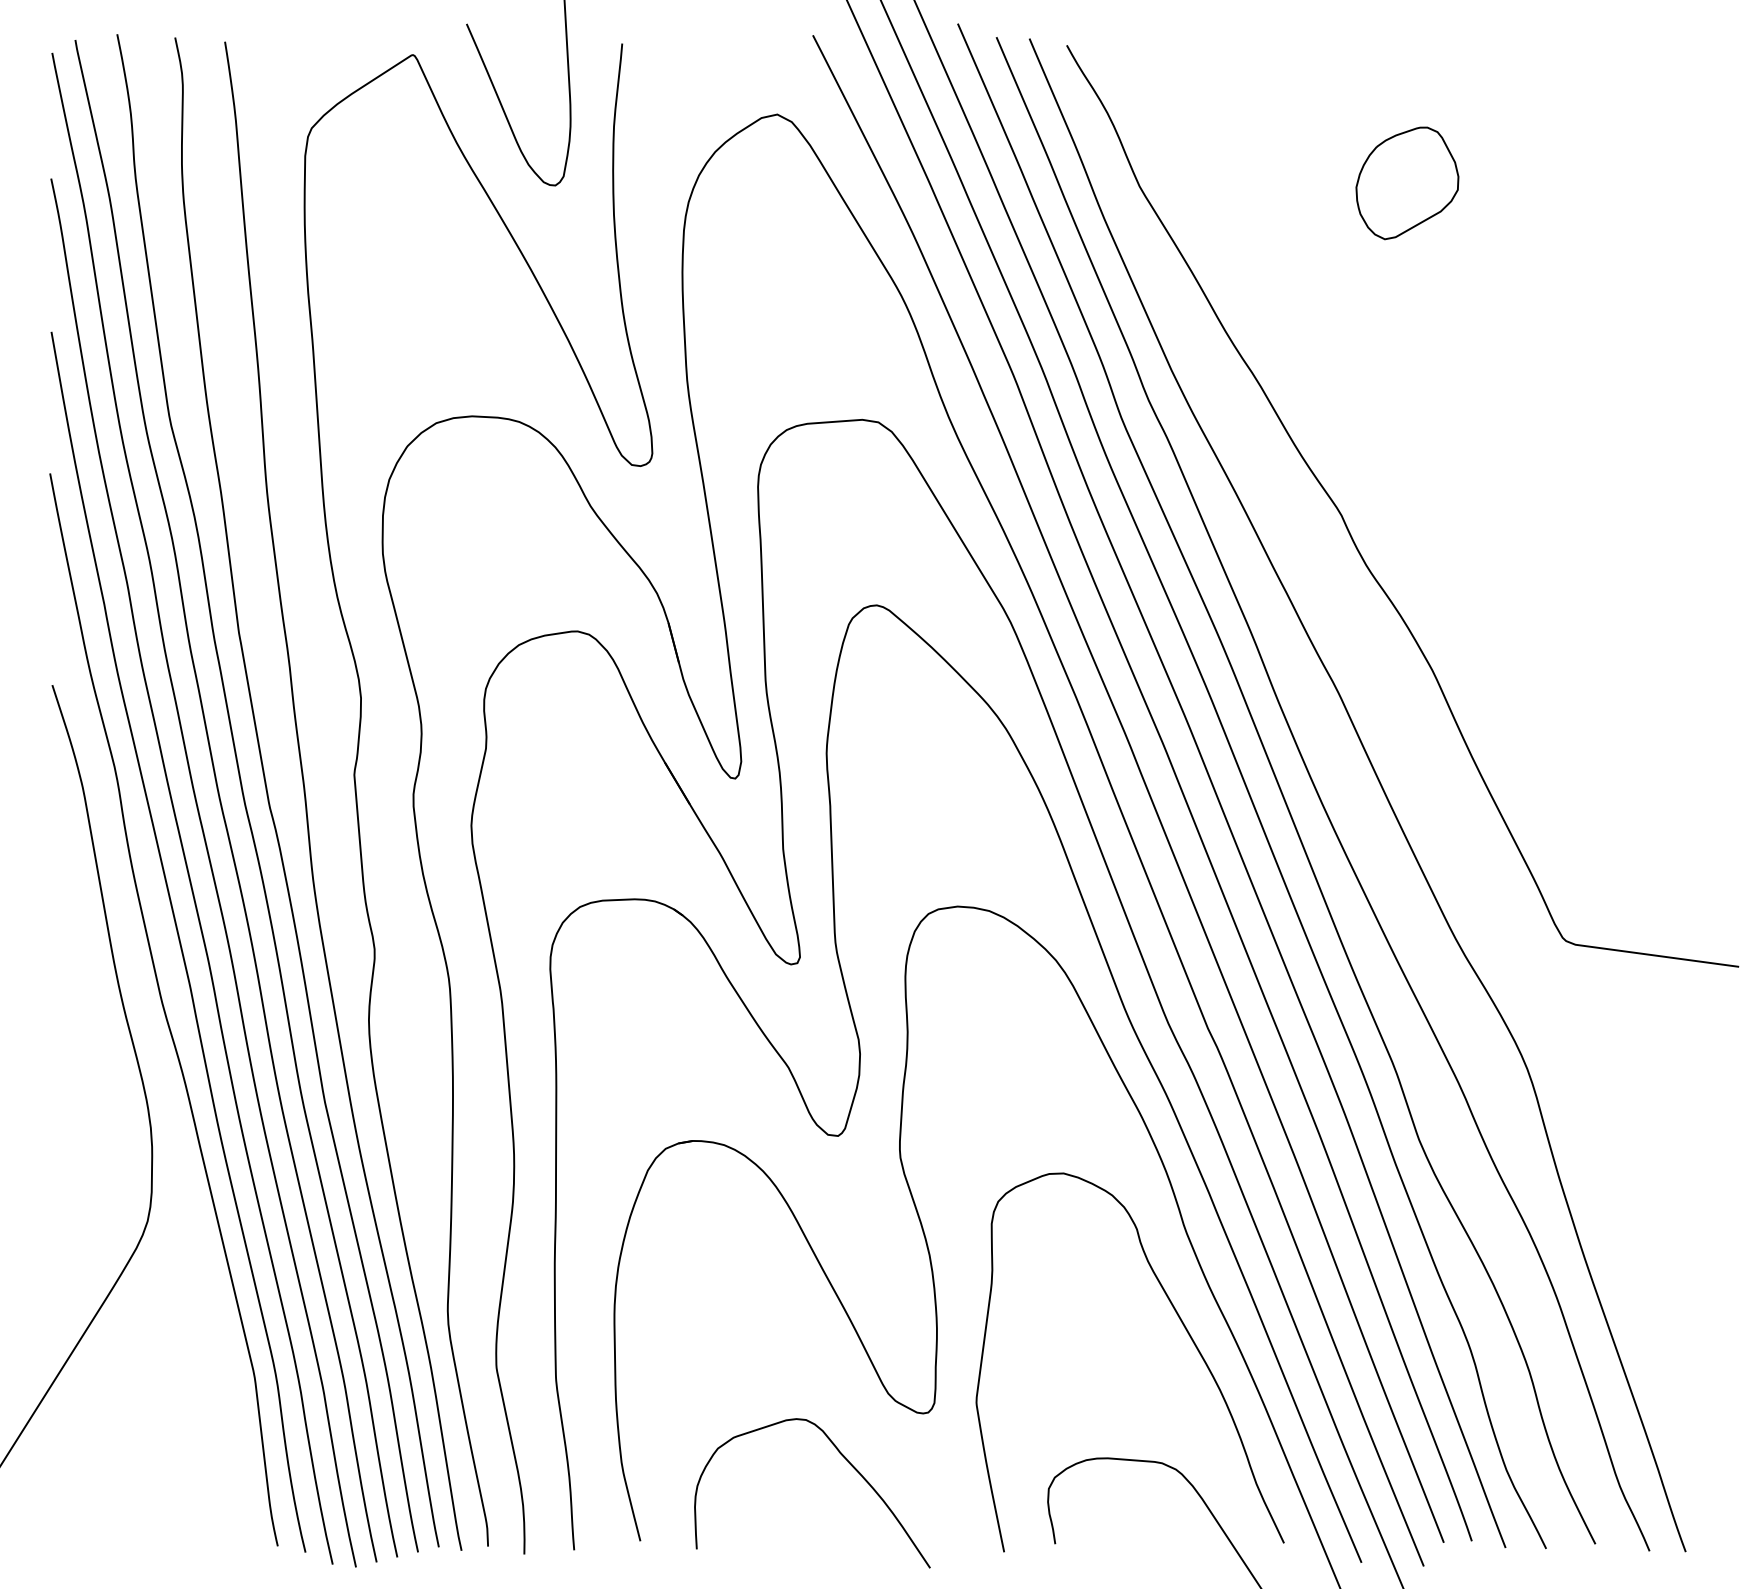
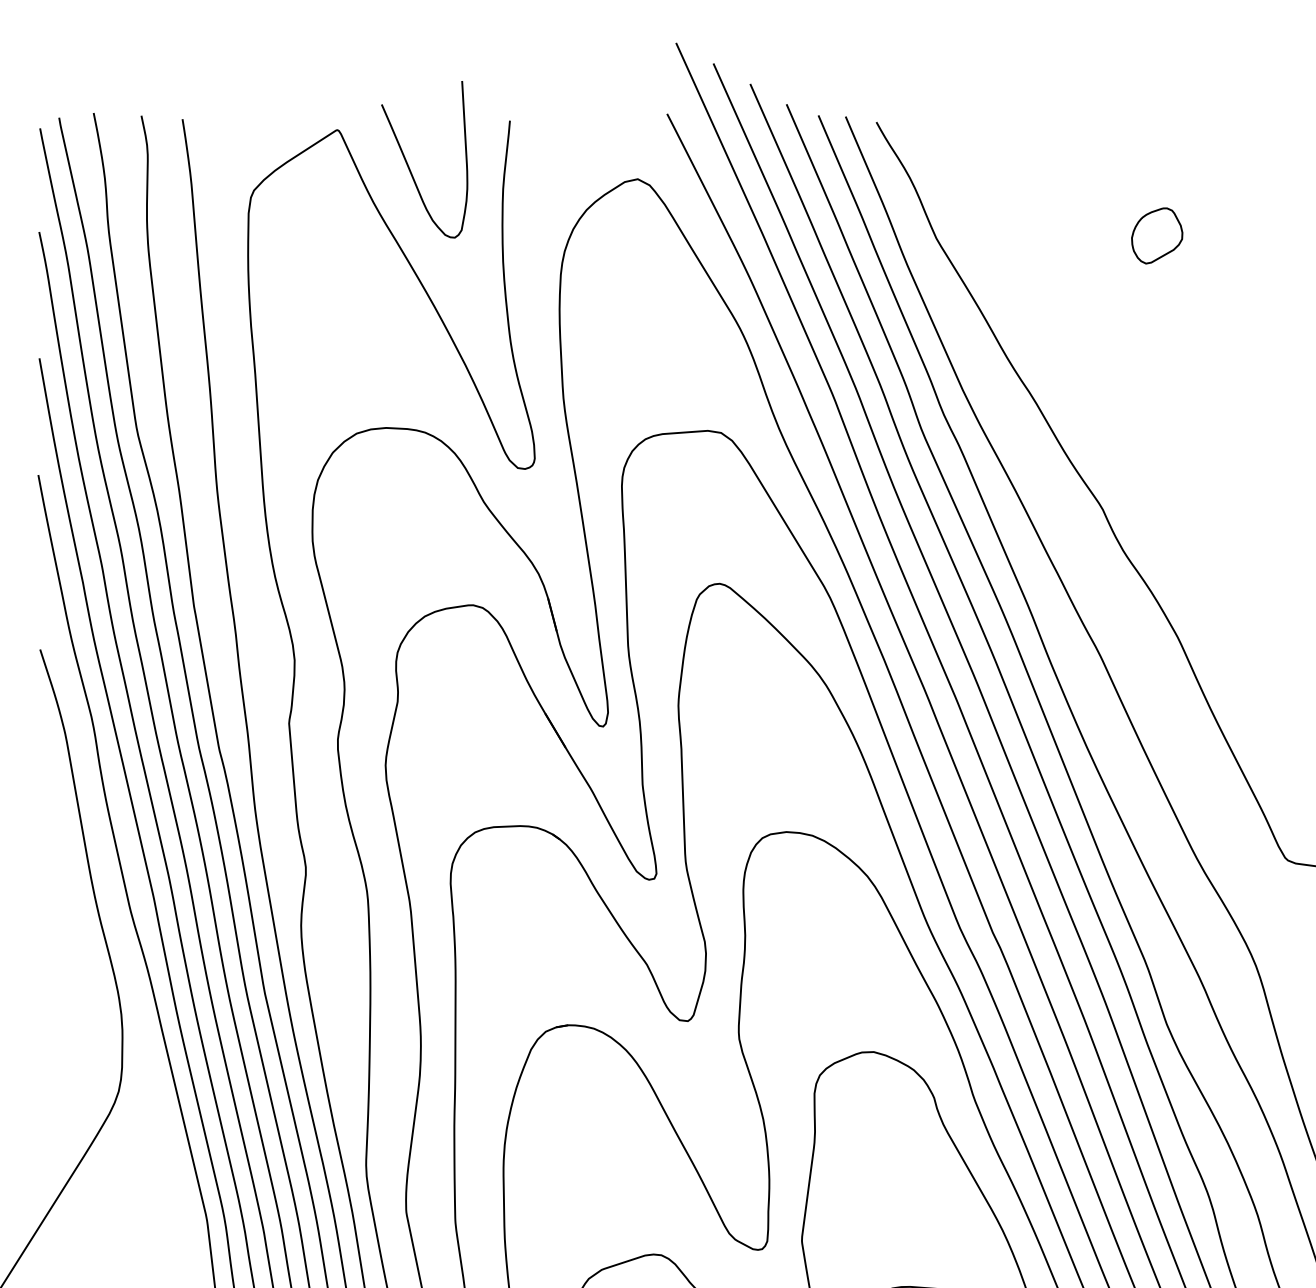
part: (1407, 183) -> (1157, 236), size x0.6

